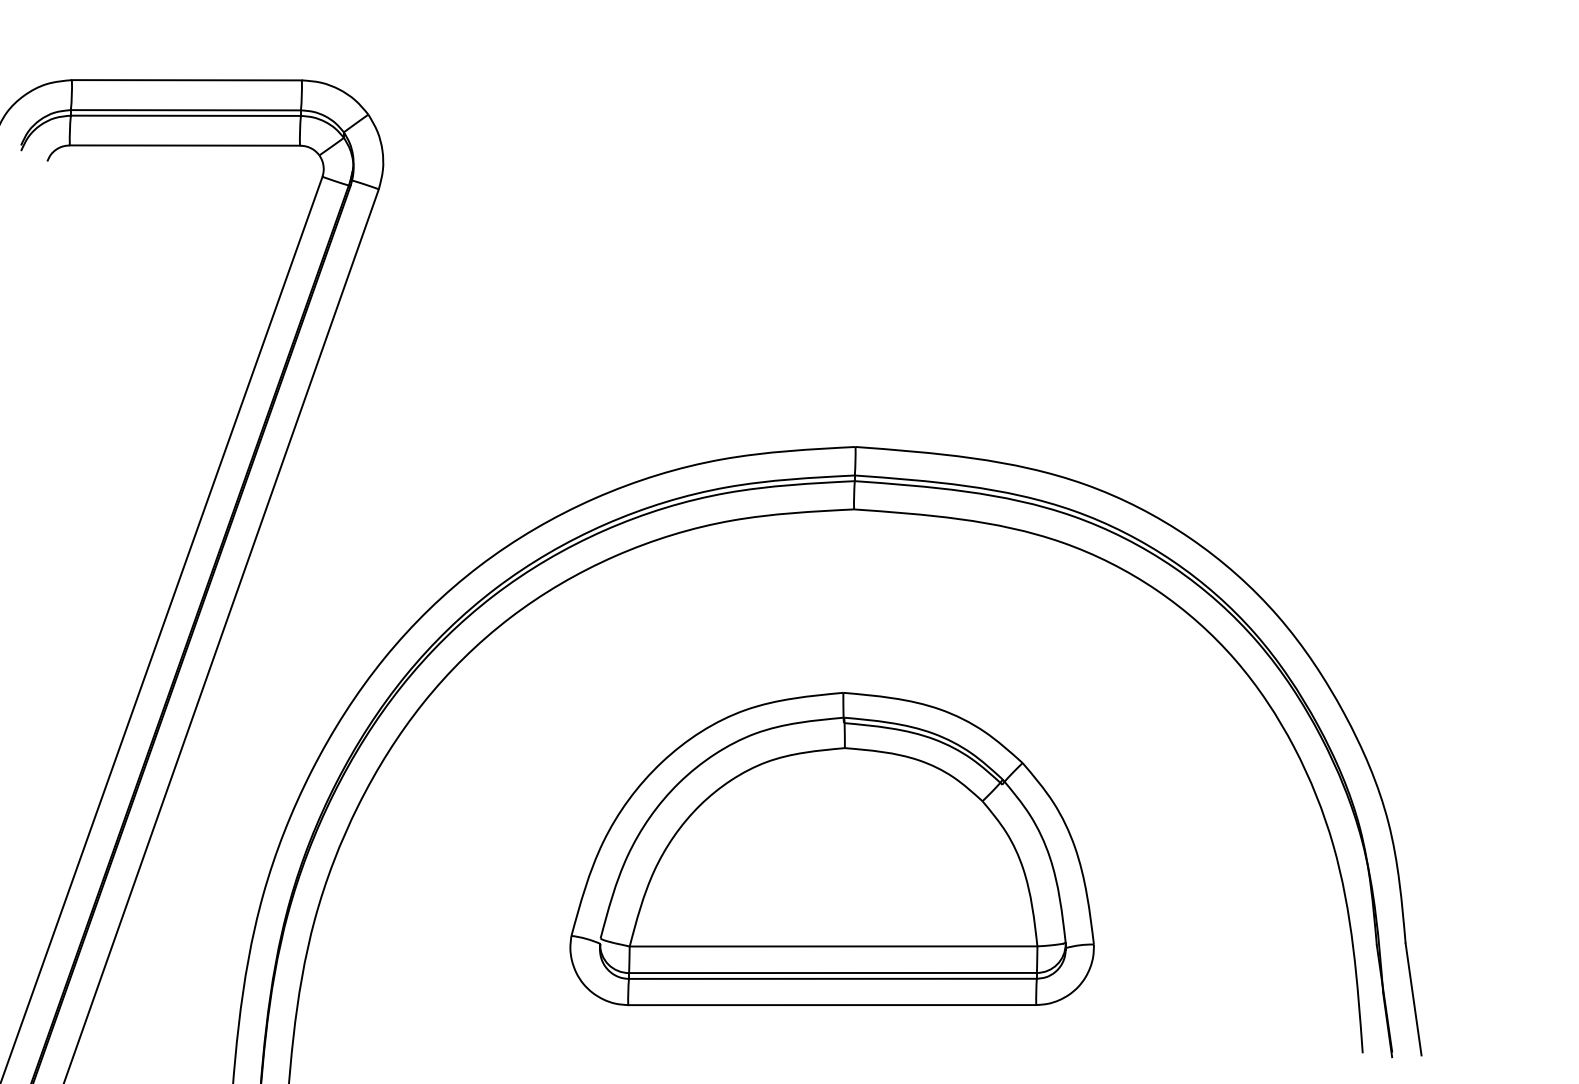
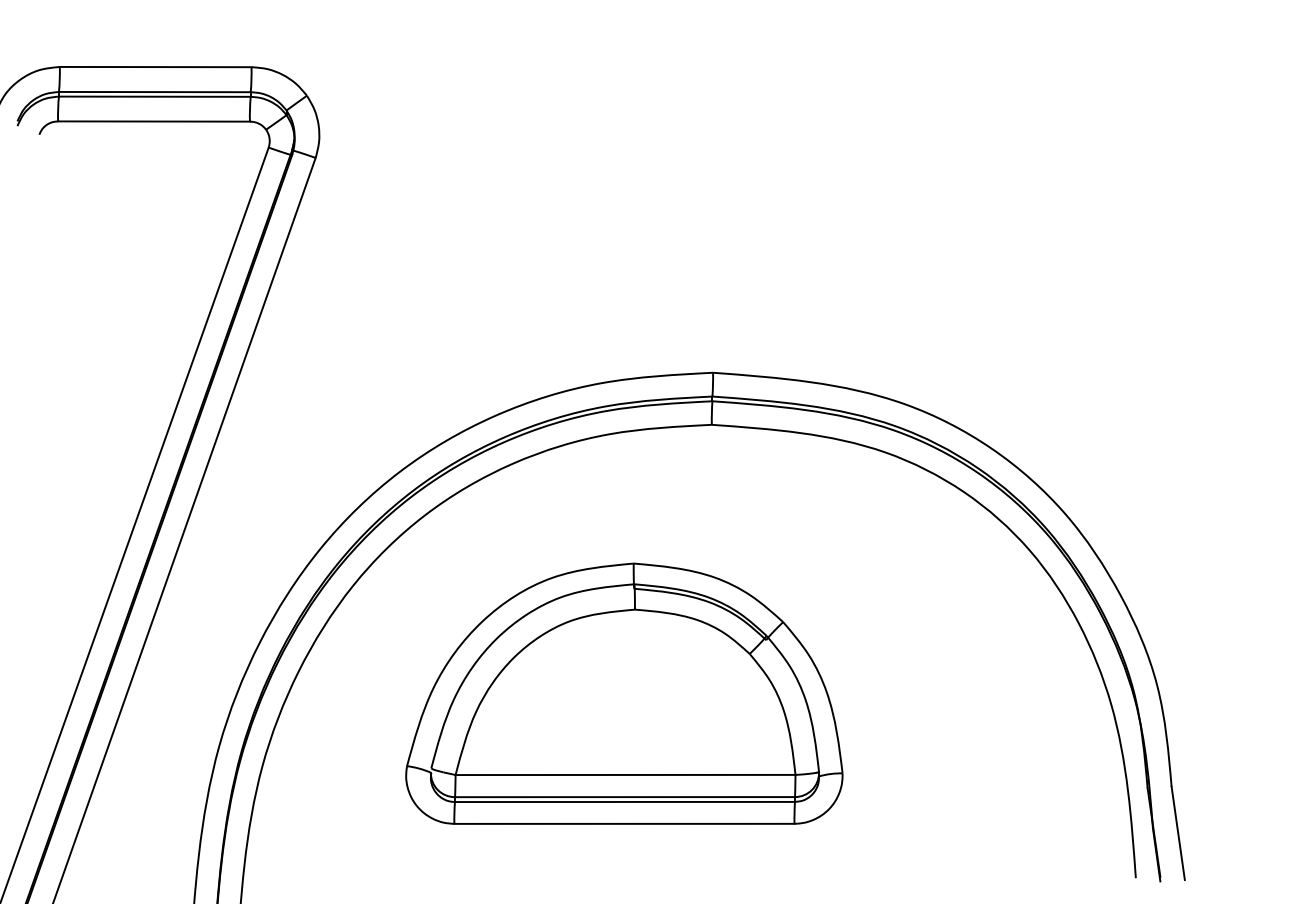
part: (831, 849) -> (623, 694), moved

